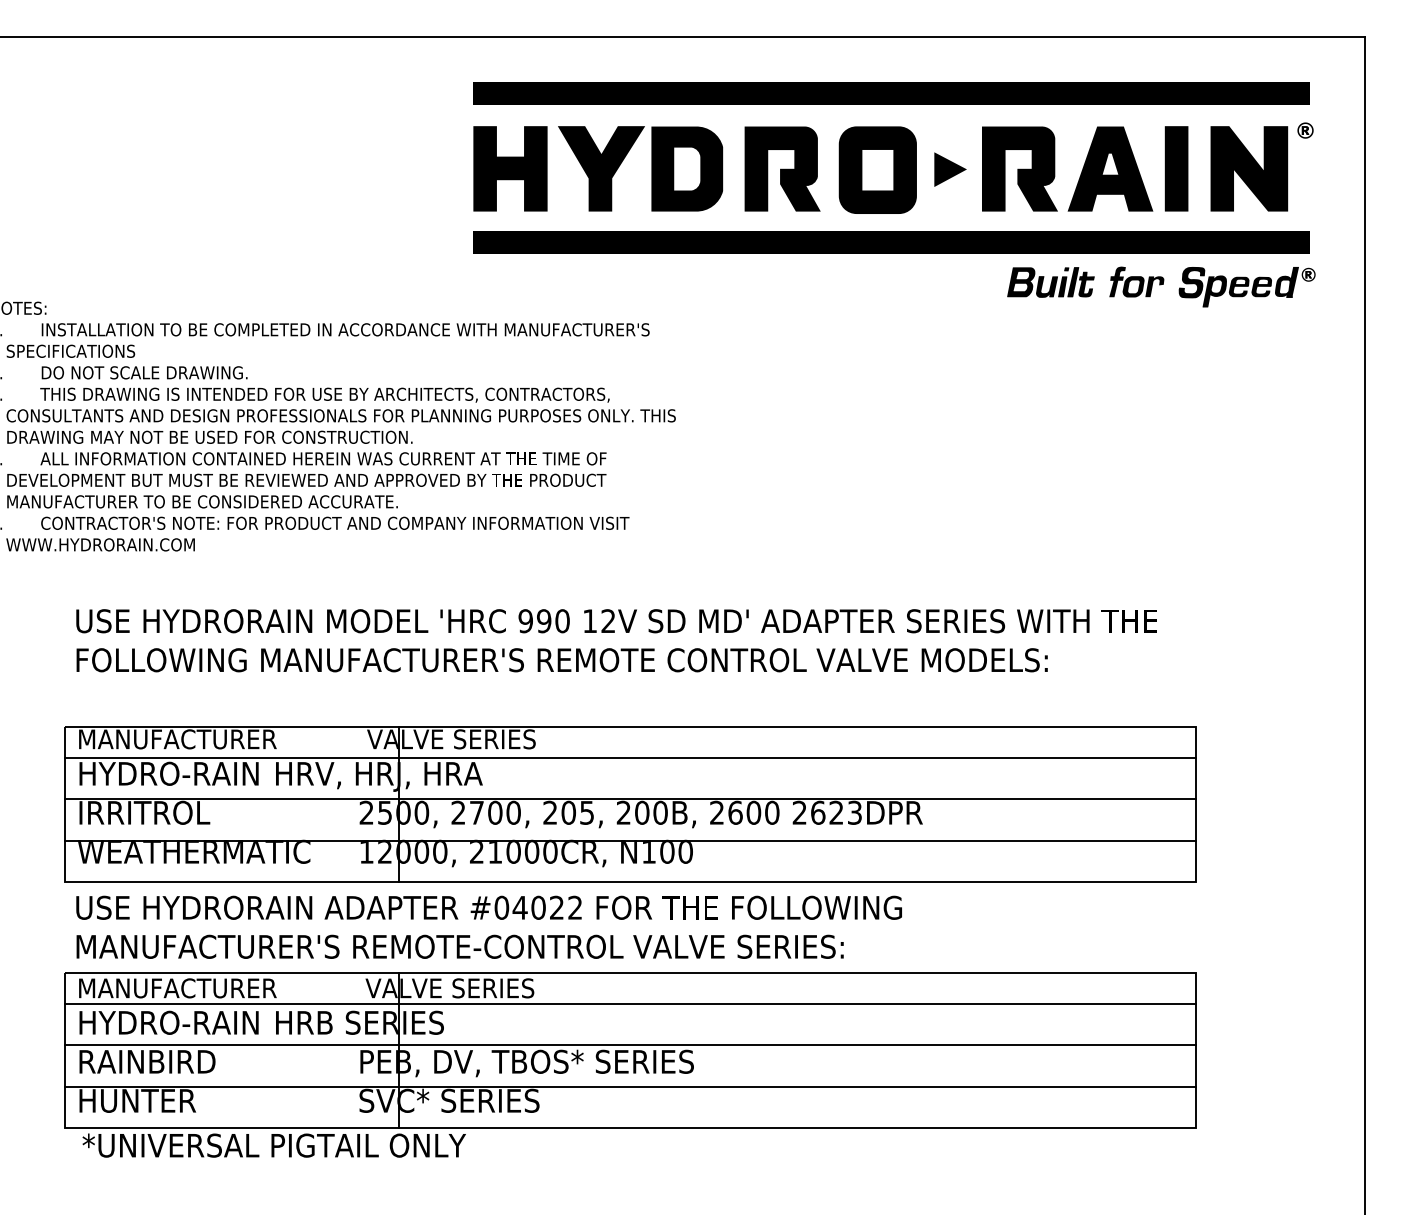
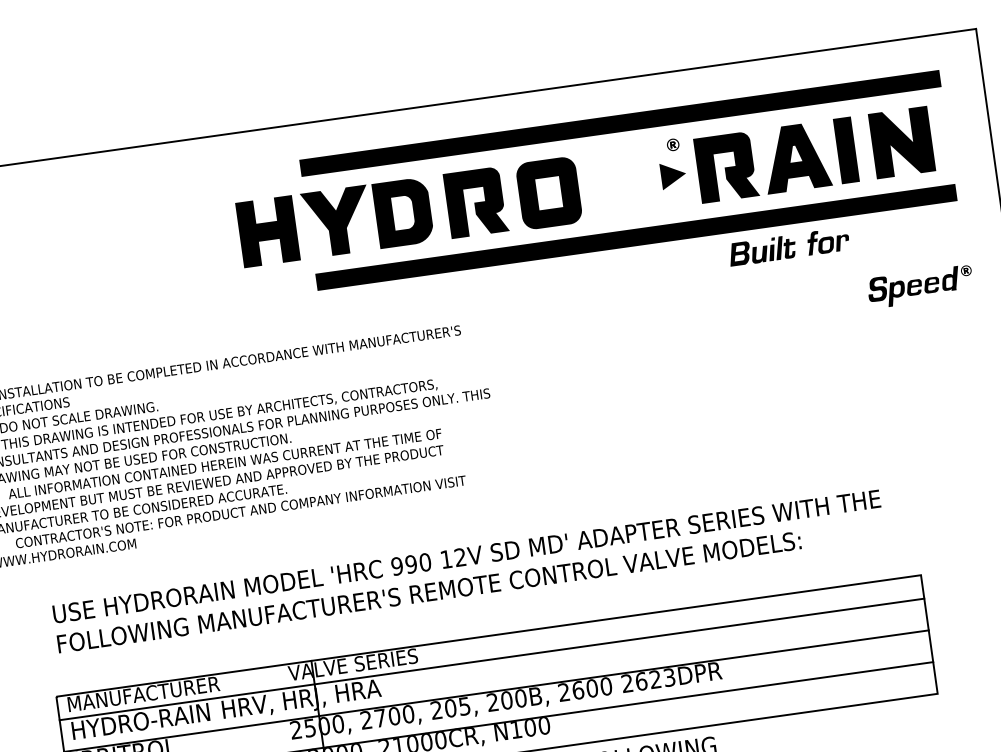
part: (1305, 130) -> (673, 144), moved
part: (694, 169) -> (408, 212), moved
part: (1246, 287) -> (920, 287), moved

